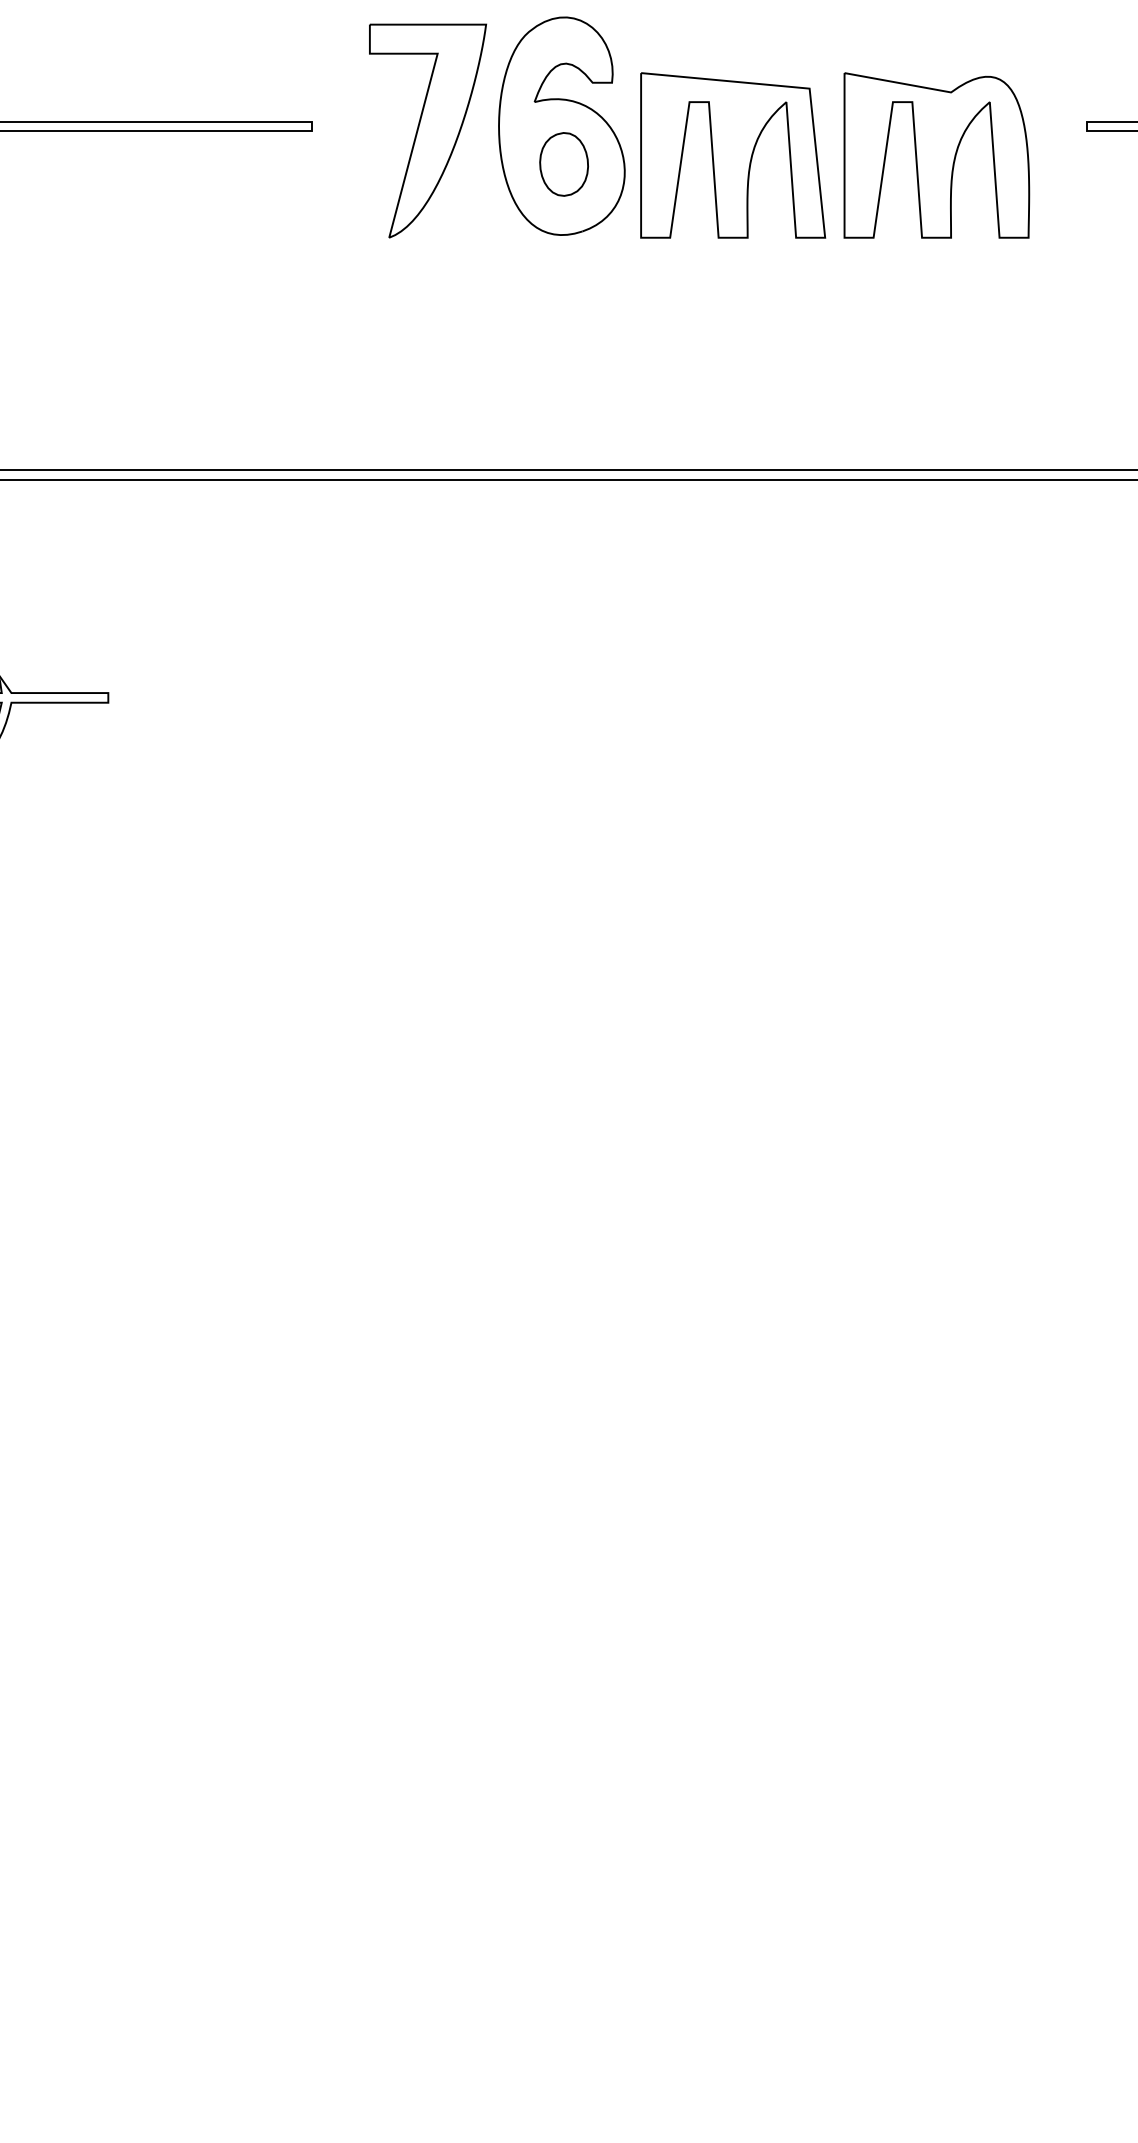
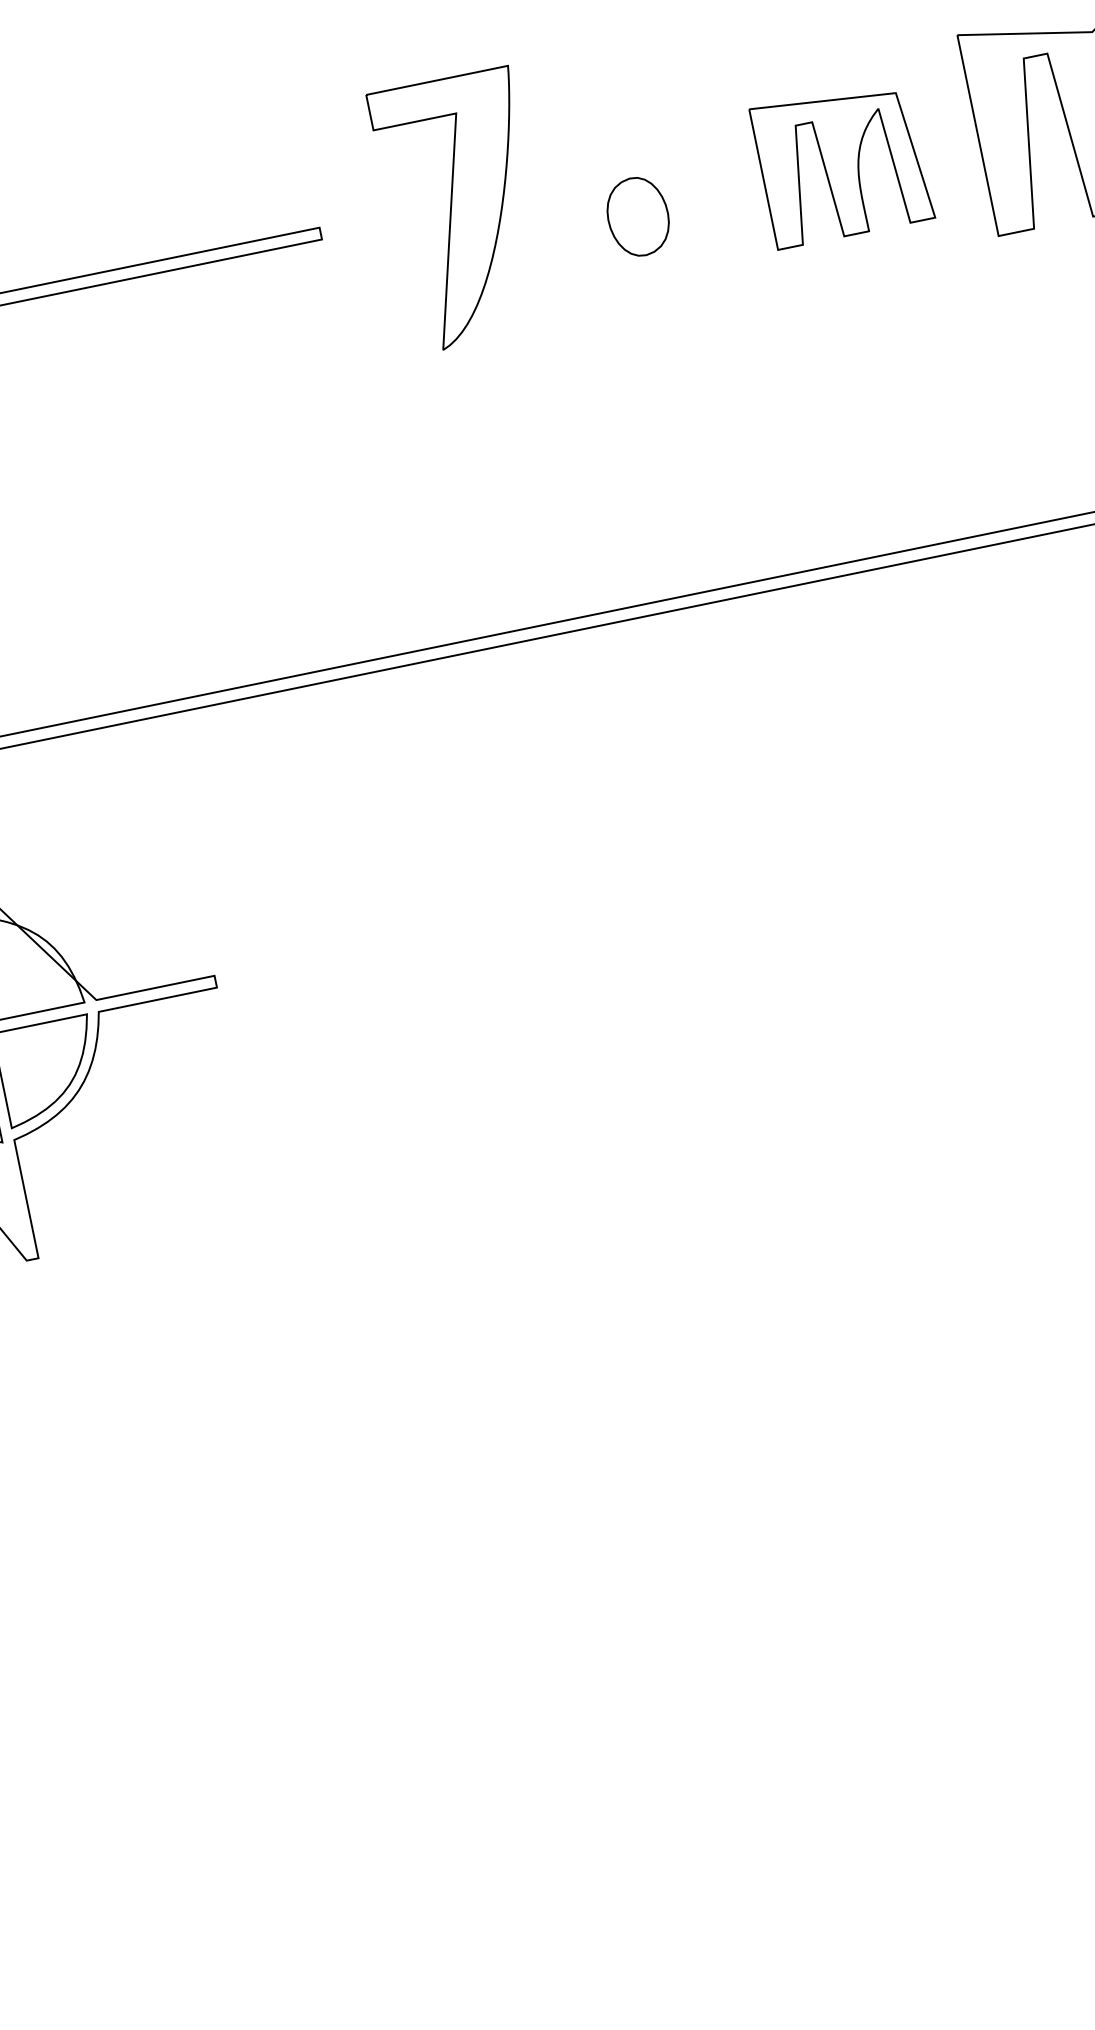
part: (561, 125) -> (625, 169), removed
part: (733, 155) -> (842, 163), size x0.7

